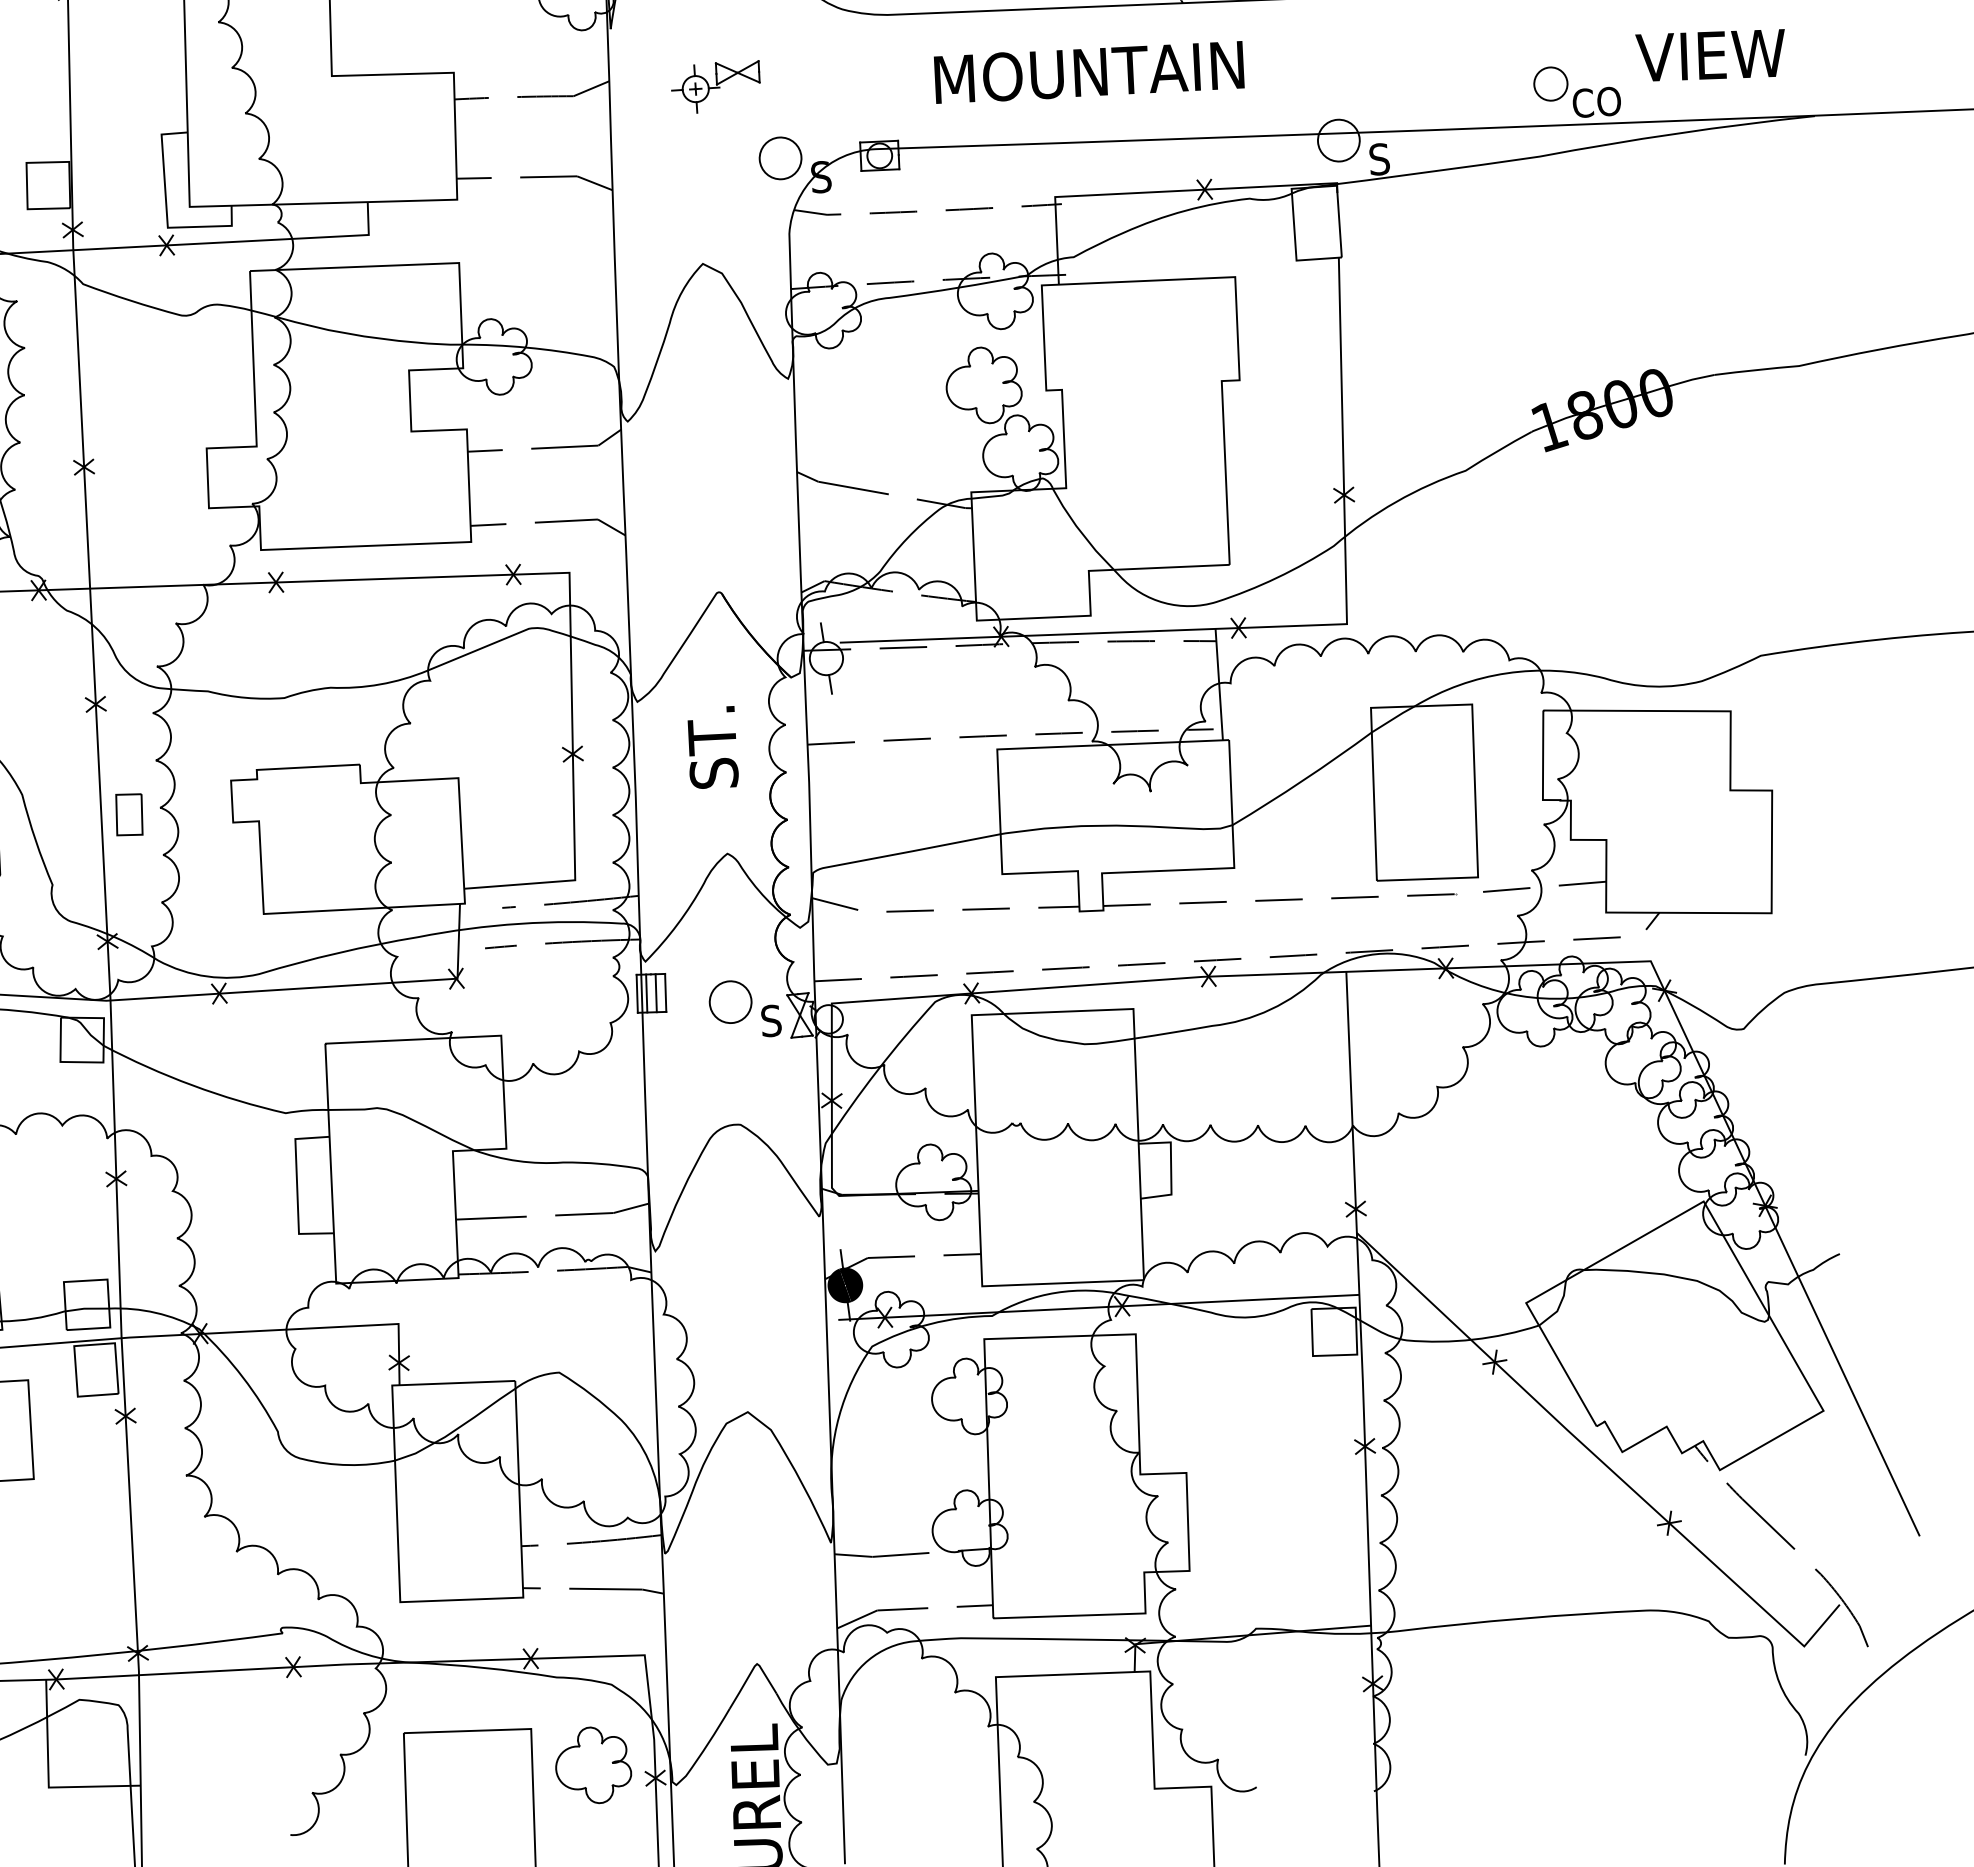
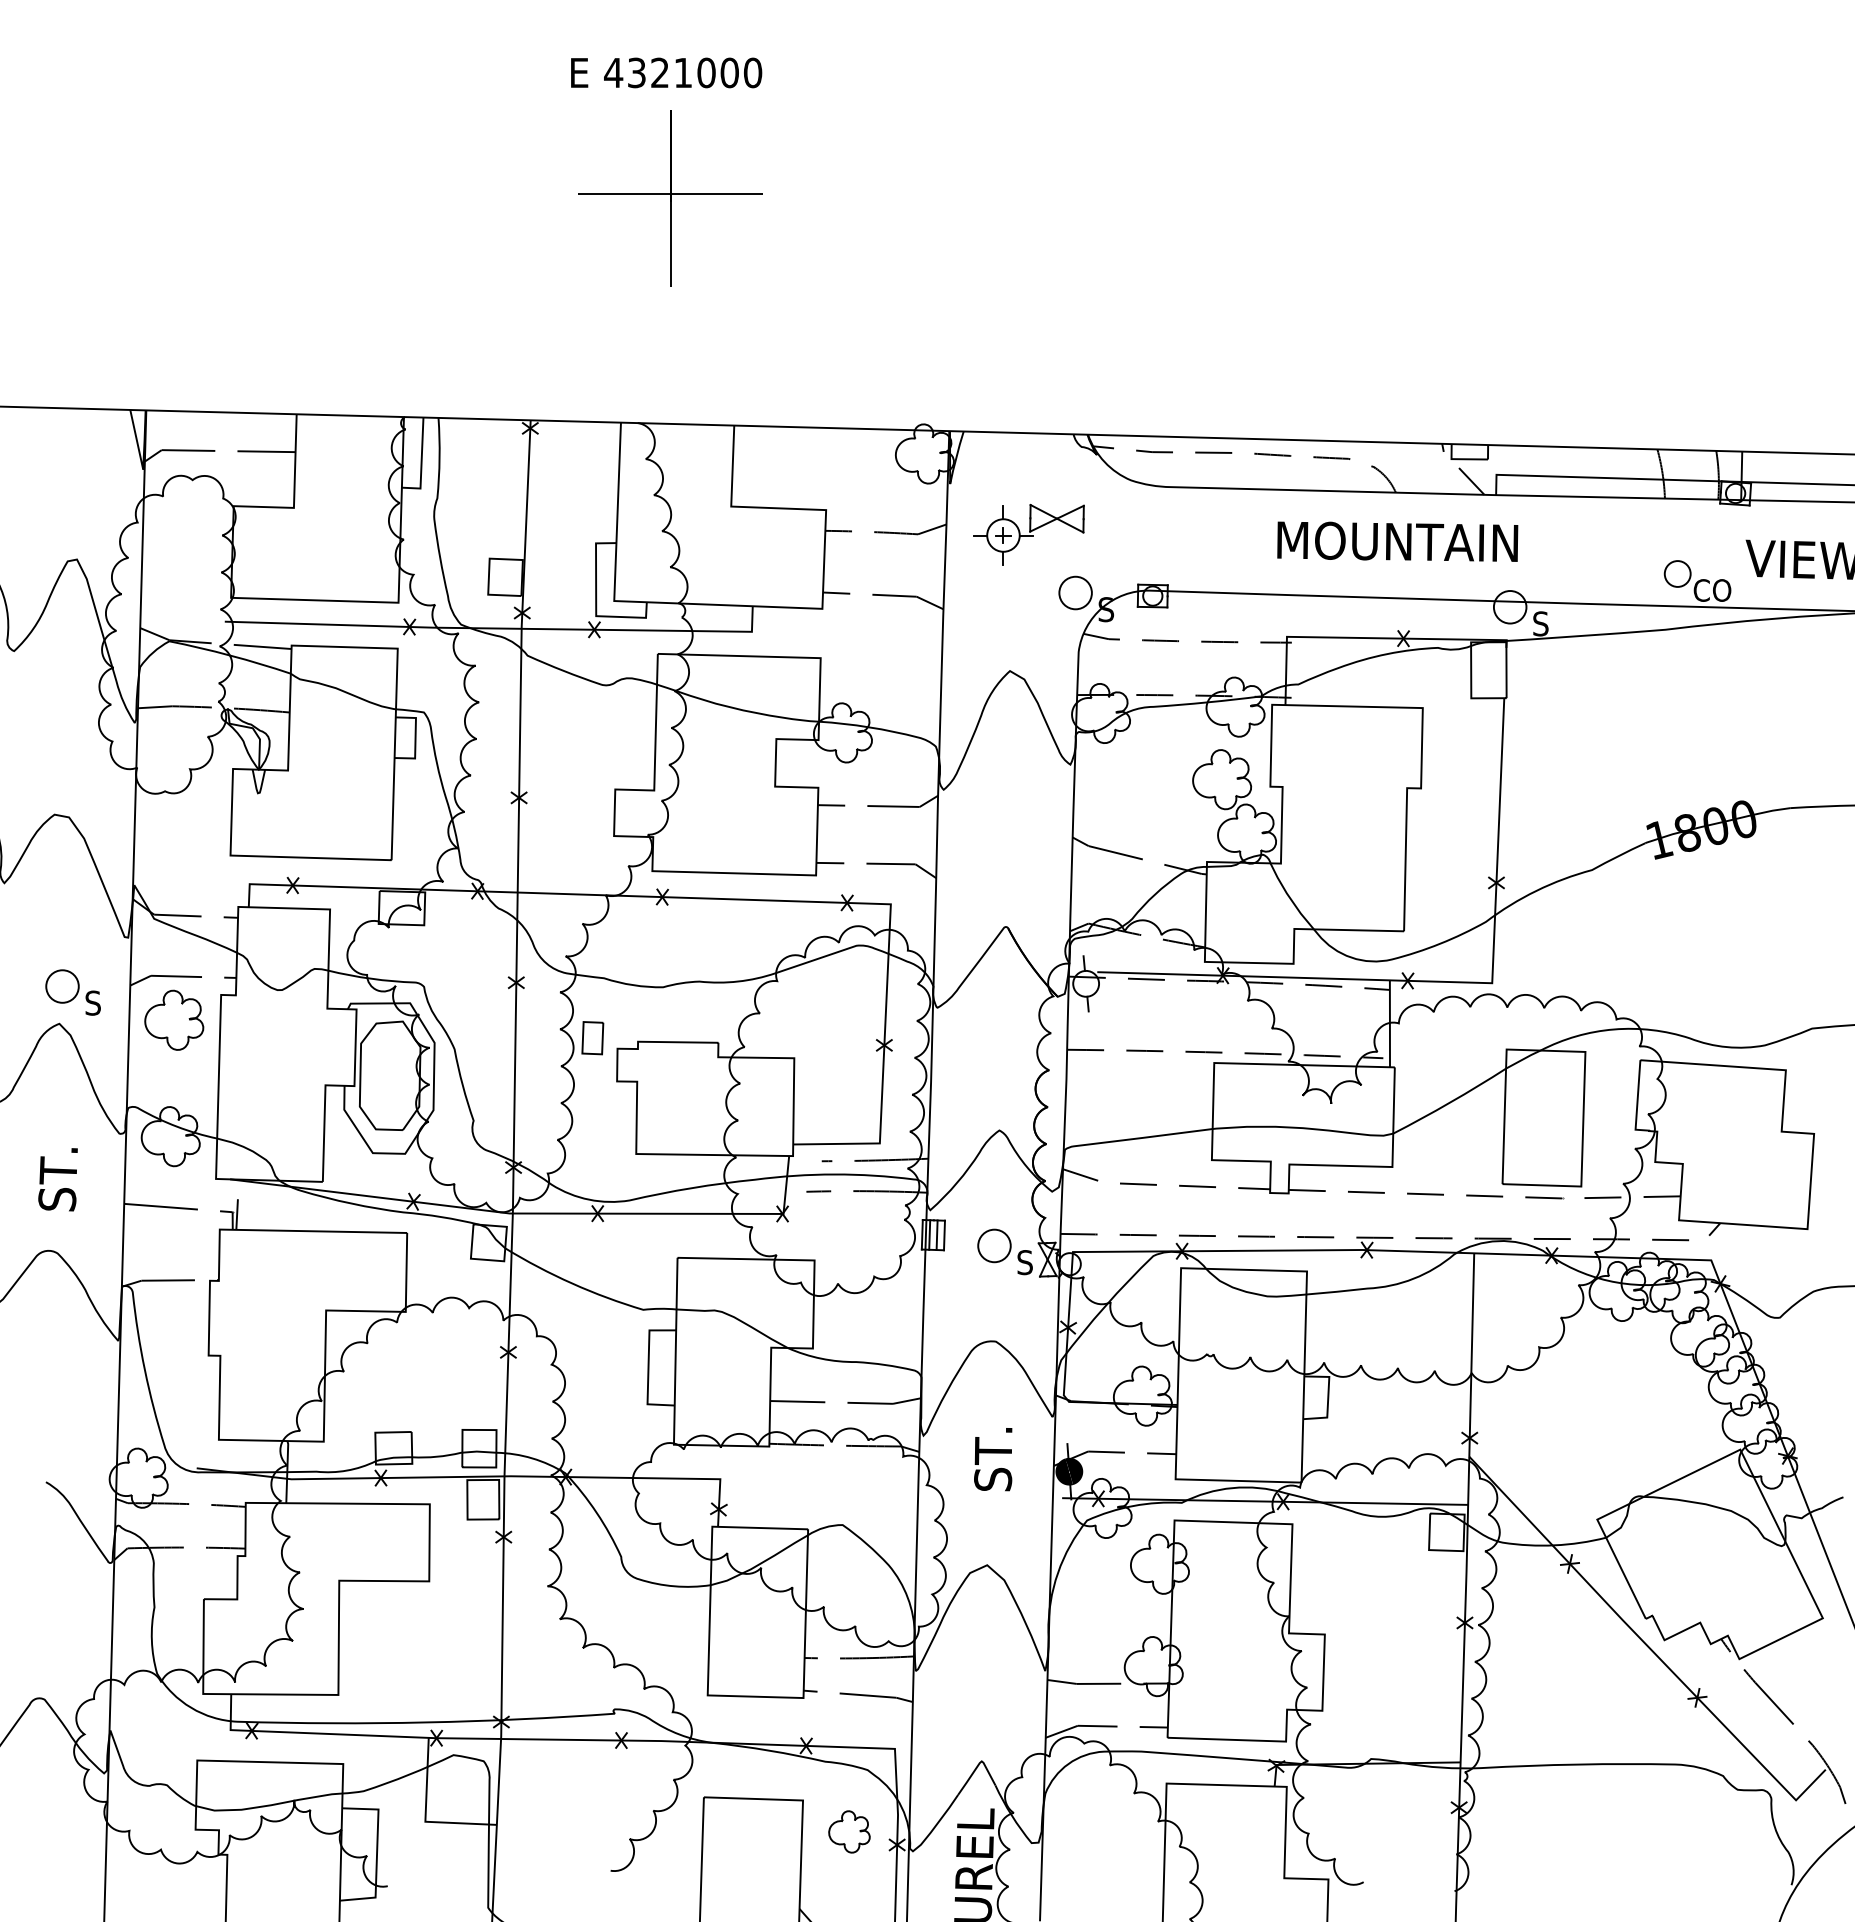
text: (1088, 72) -> (1397, 541), moved
part: (716, 85) -> (1029, 533), size x1.6
text: (712, 747) -> (993, 1459), moved
part: (128, 815) -> (592, 1038), moved
part: (593, 1764) -> (849, 1831), size x0.7

